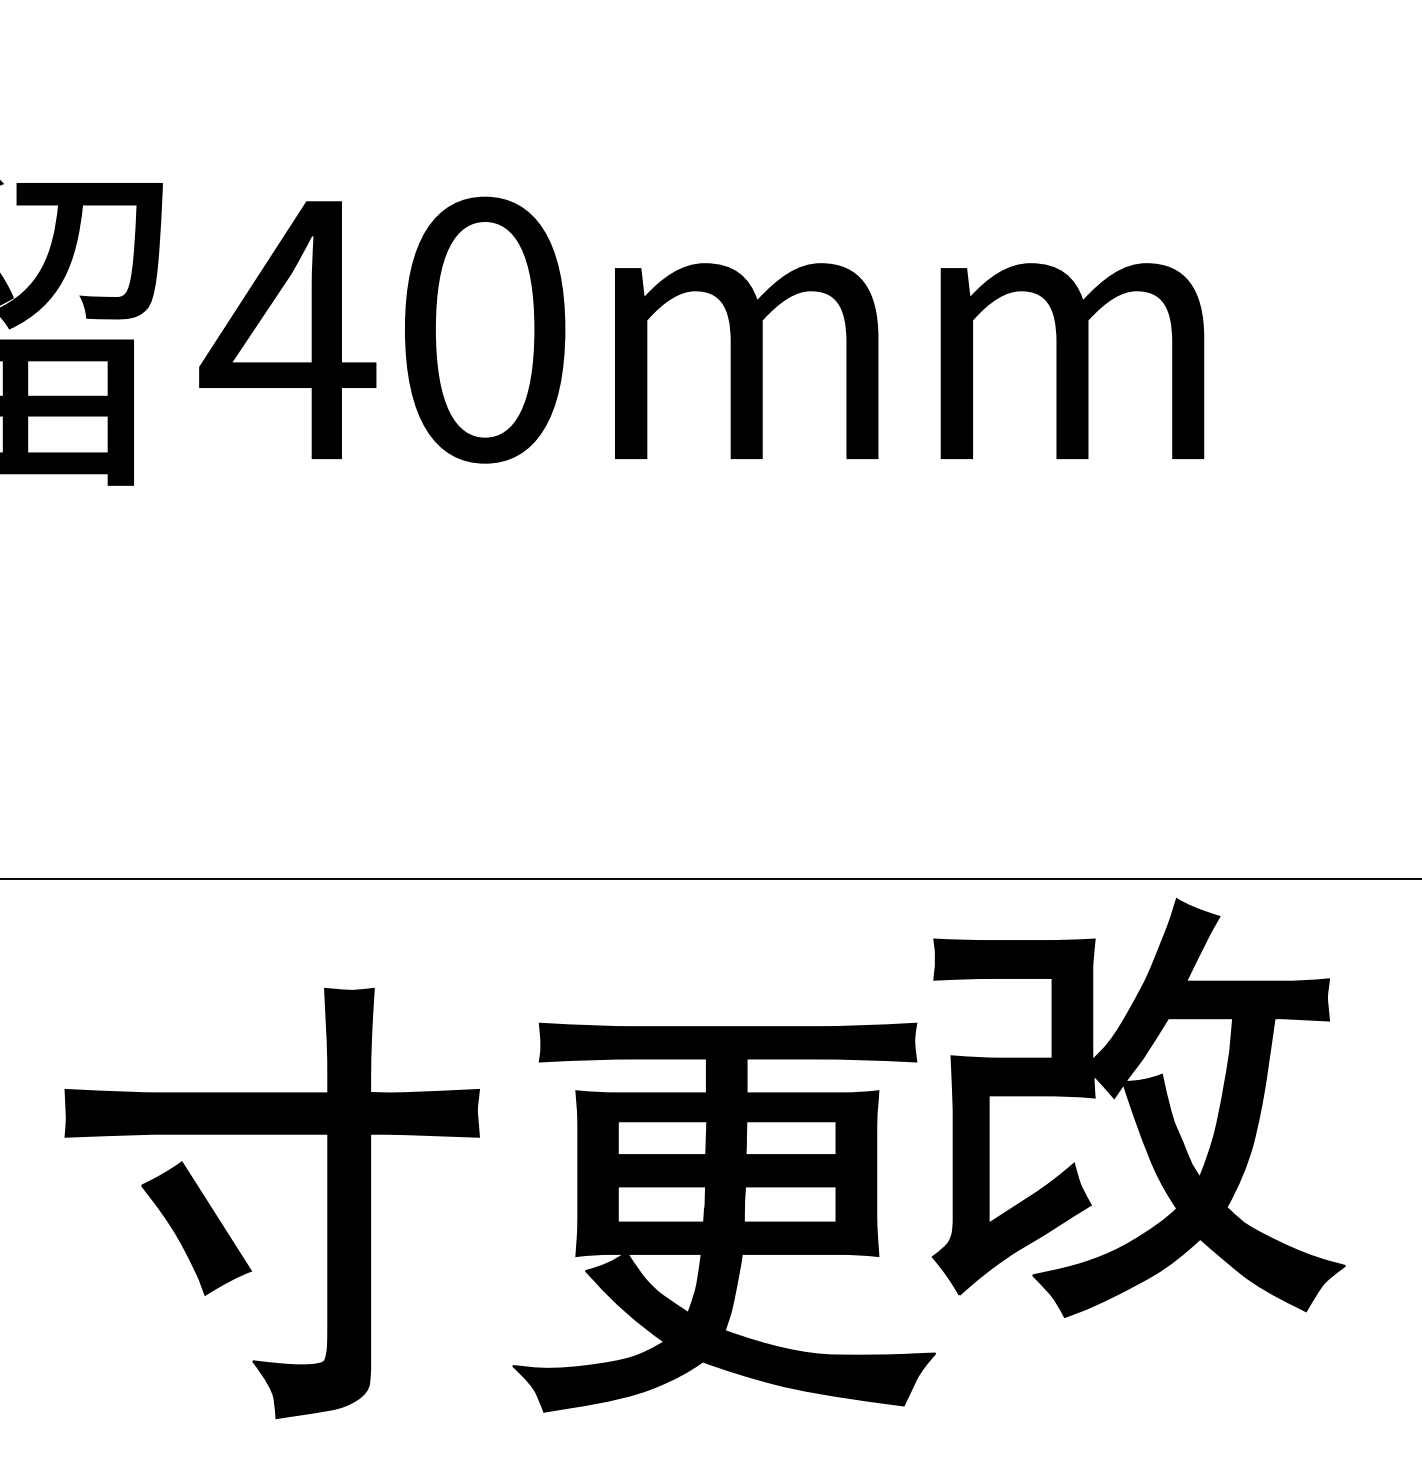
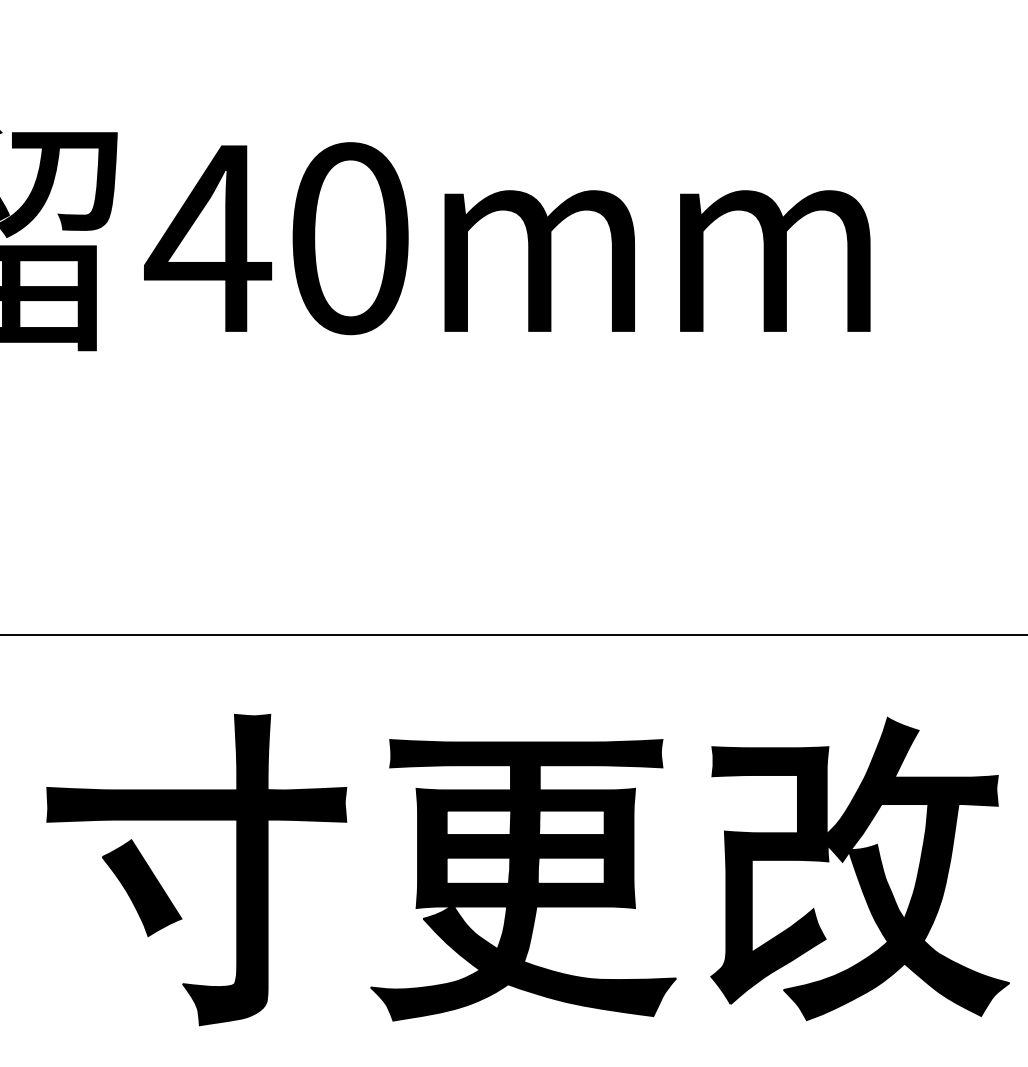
part: (1137, 1107) -> (859, 868), moved

